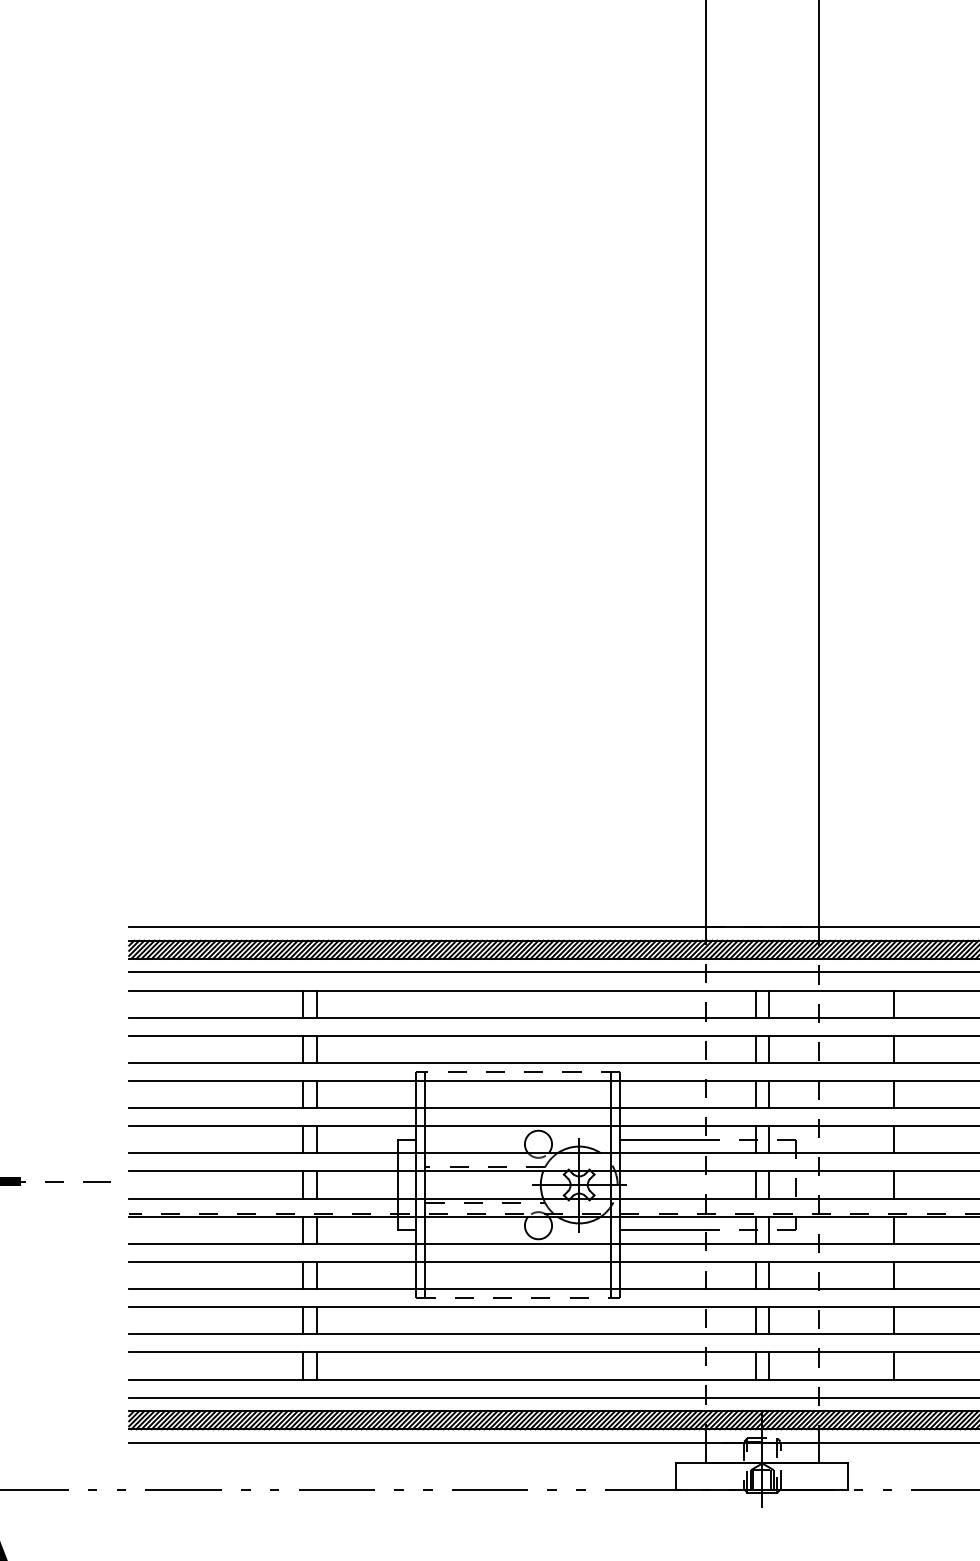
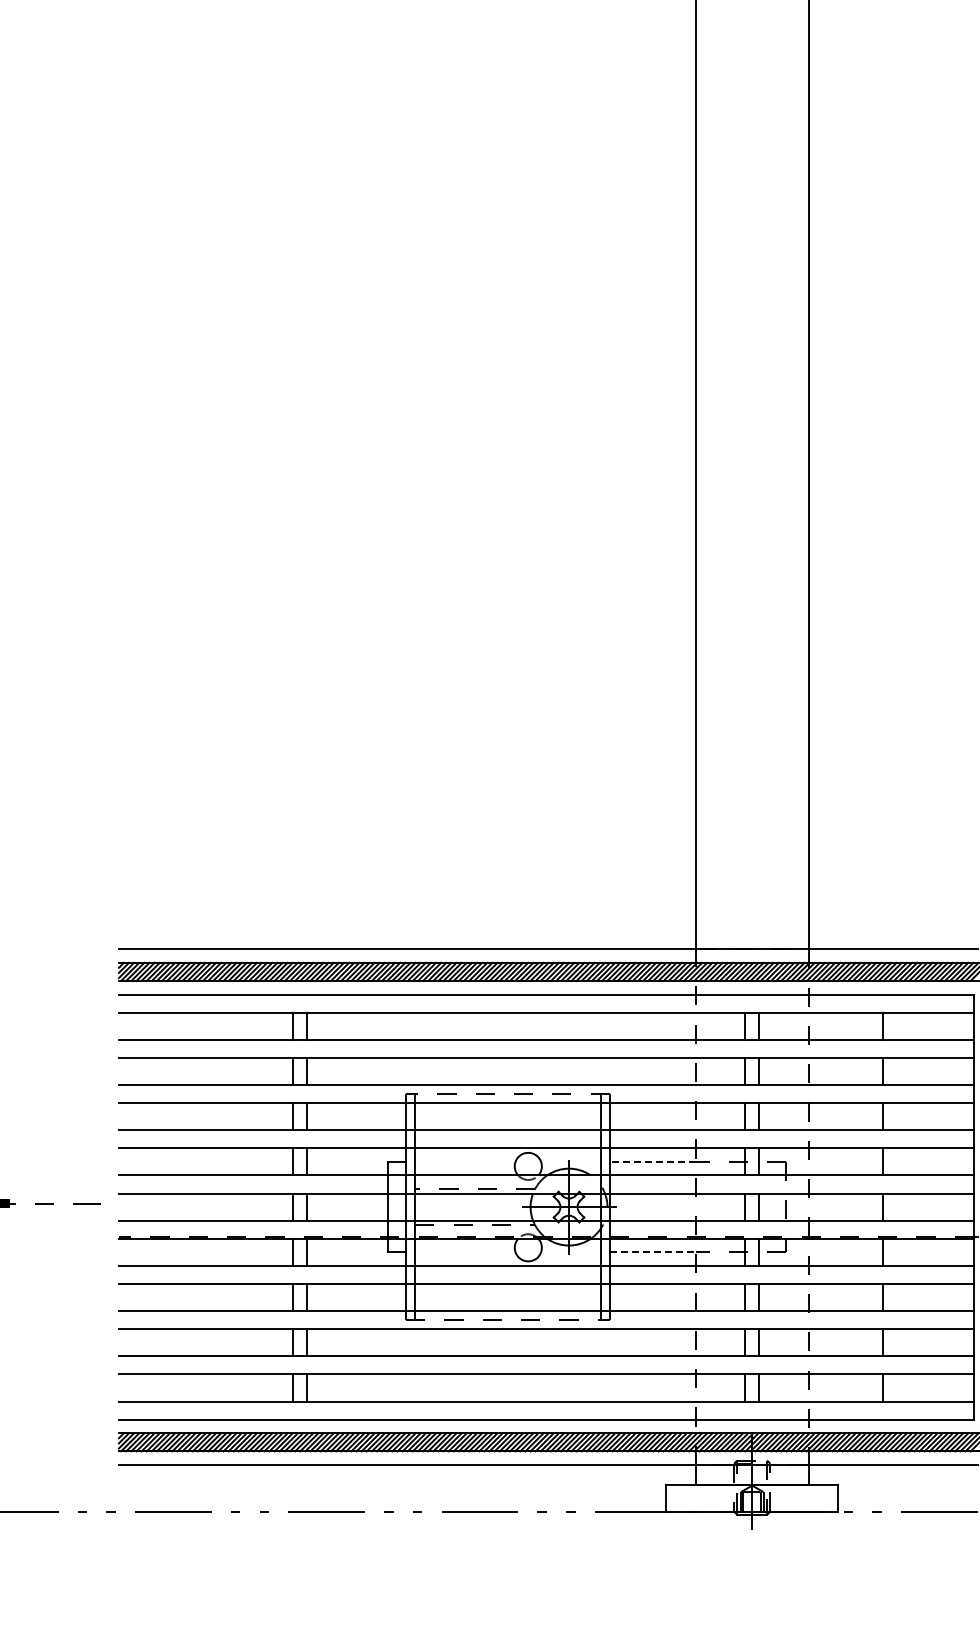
line: (662, 1139) -> (652, 1161), solid -> dashed
line: (662, 1230) -> (652, 1252), solid -> dashed

